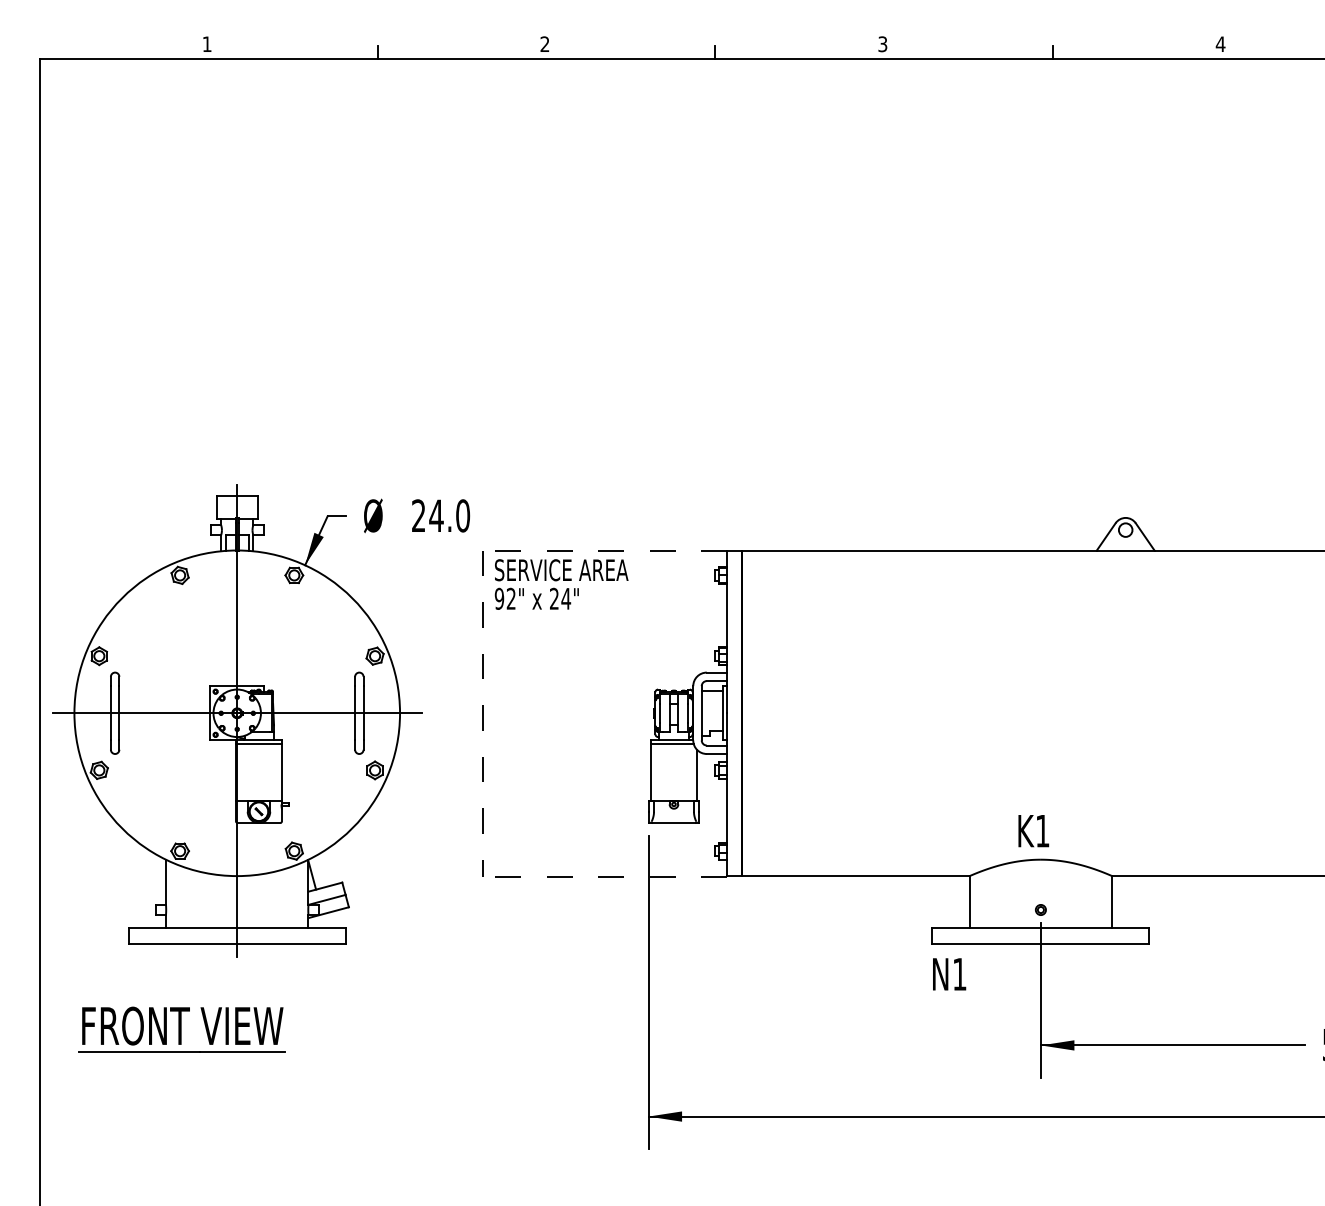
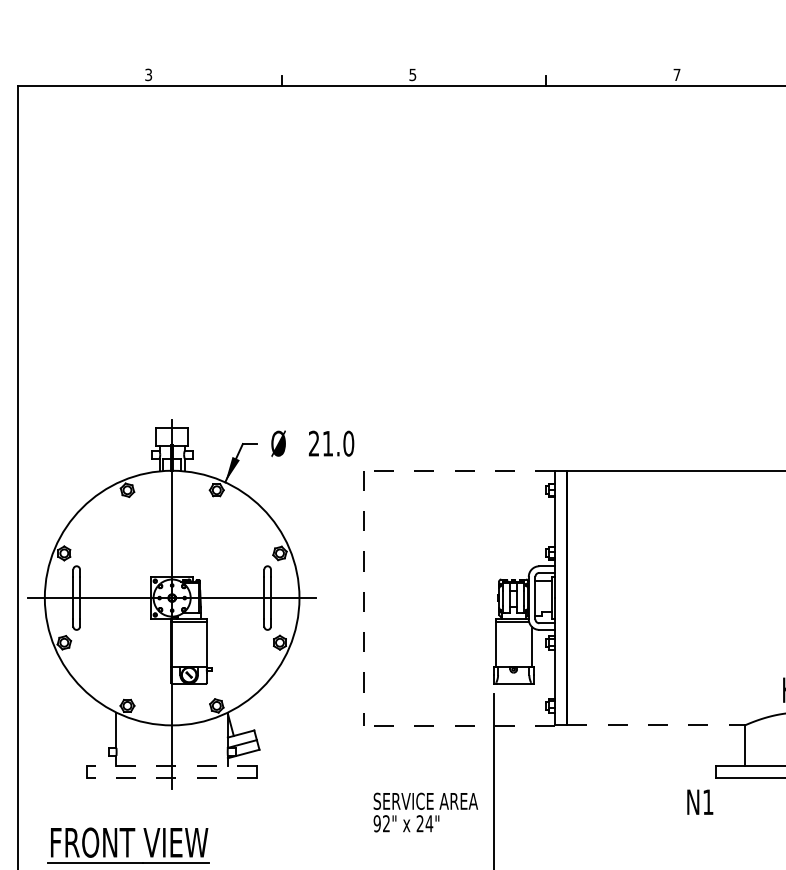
text: (206, 44) -> (148, 75), 1 -> 3
text: (544, 44) -> (412, 75), 2 -> 5
text: (882, 44) -> (676, 75), 3 -> 7
text: (436, 515) -> (327, 443), 24.0 -> 21.0
text: (561, 584) -> (425, 812), moved
line: (856, 876) -> (656, 725), solid -> dashed
line: (237, 927) -> (172, 765), solid -> dashed
line: (237, 943) -> (172, 778), solid -> dashed
text: (949, 974) -> (700, 802), moved

